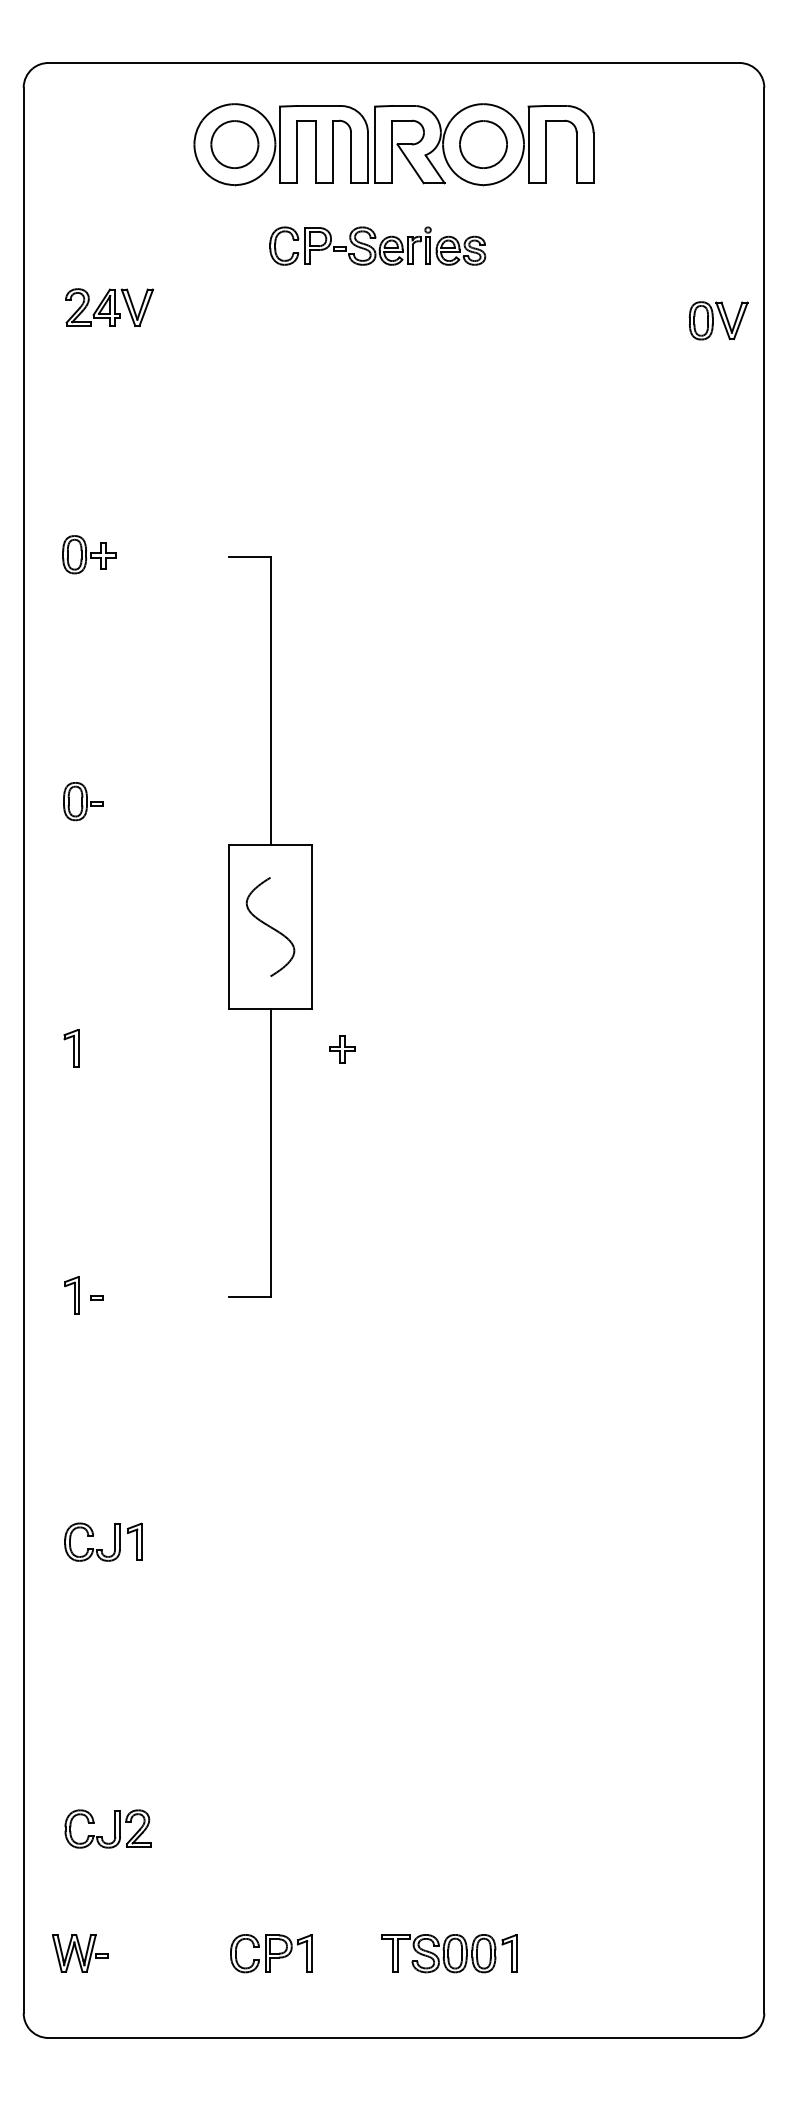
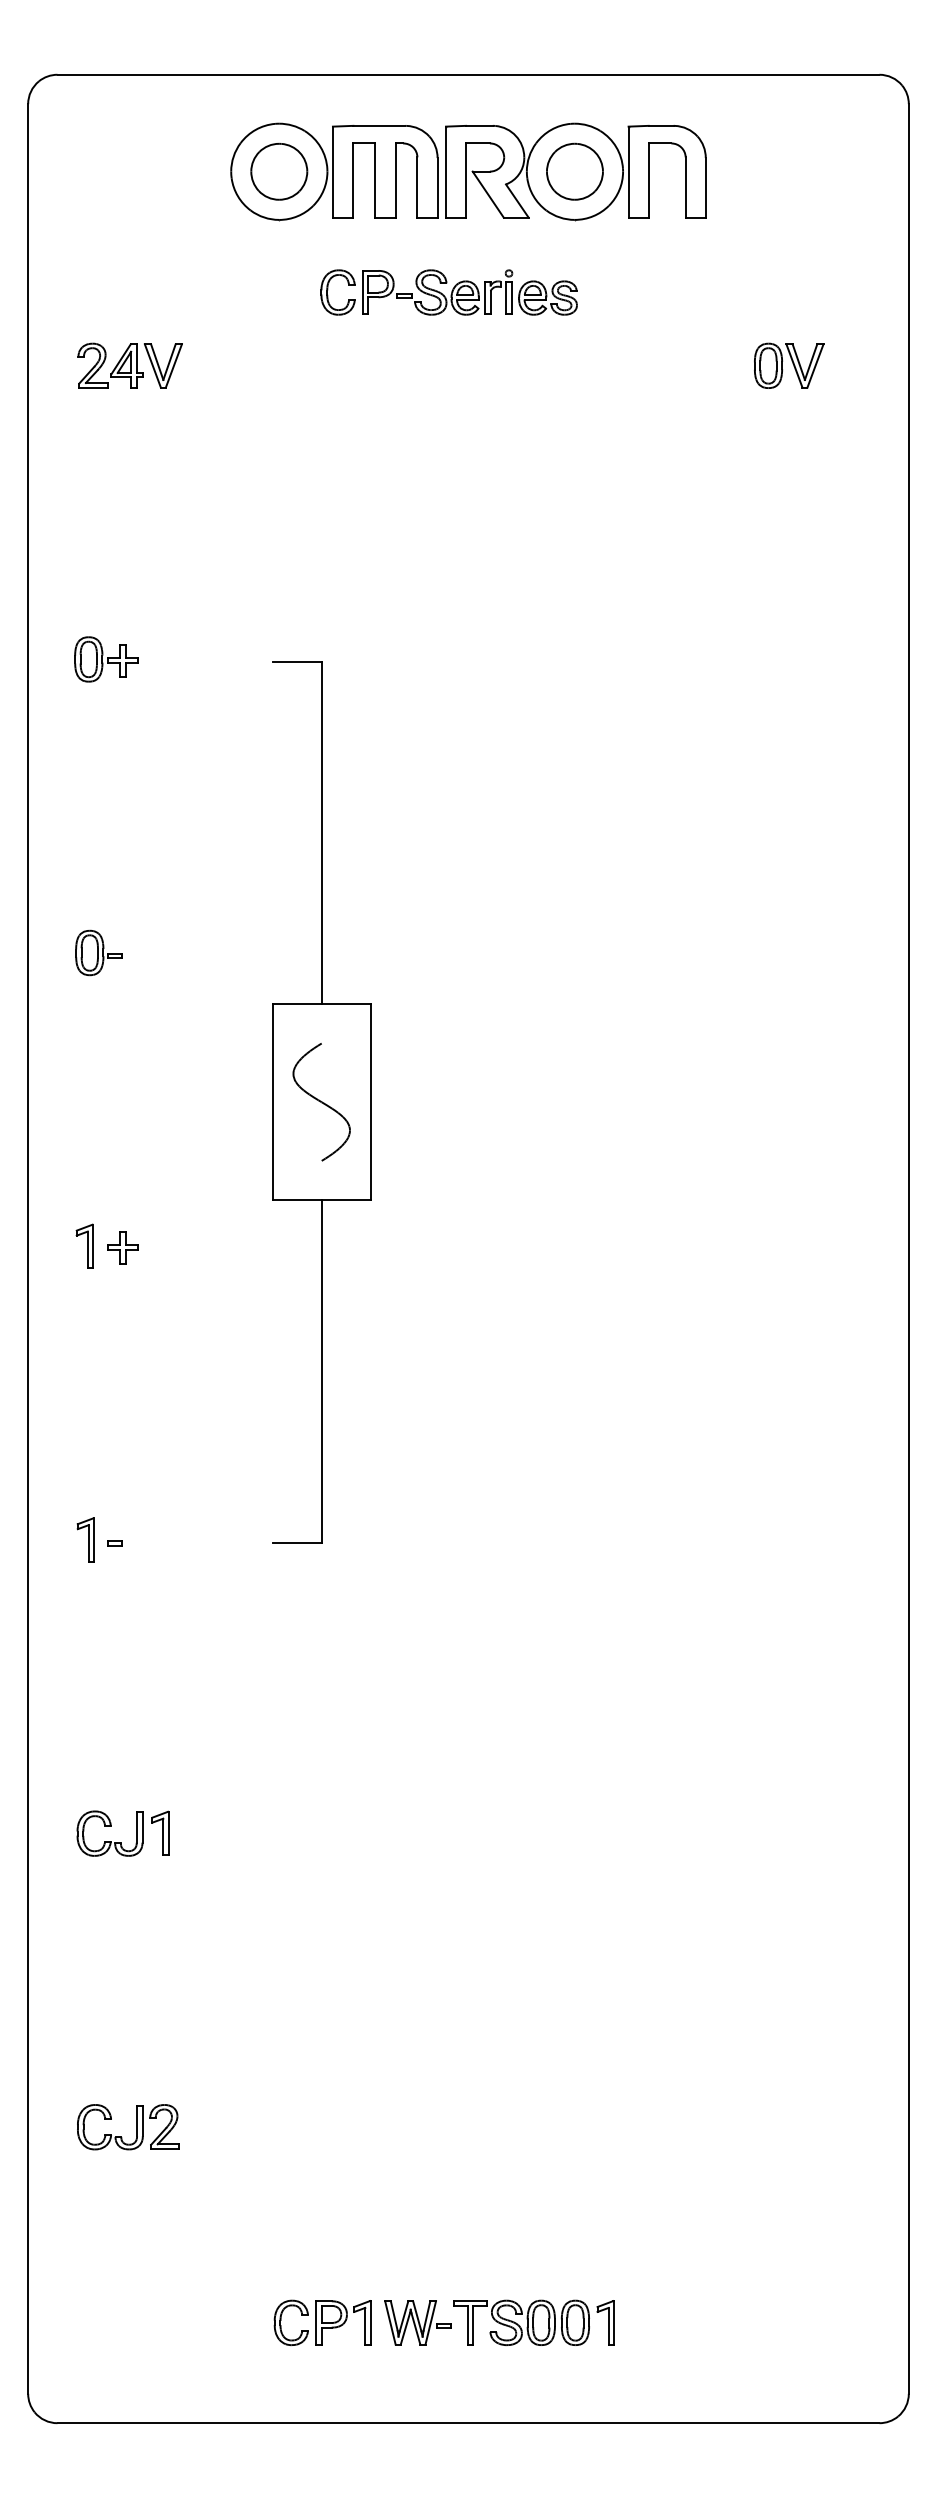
part: (718, 320) -> (788, 365), moved
part: (342, 1049) -> (123, 1247), moved
part: (114, 1828) -> (136, 2126), moved
part: (80, 1953) -> (417, 2322), moved

